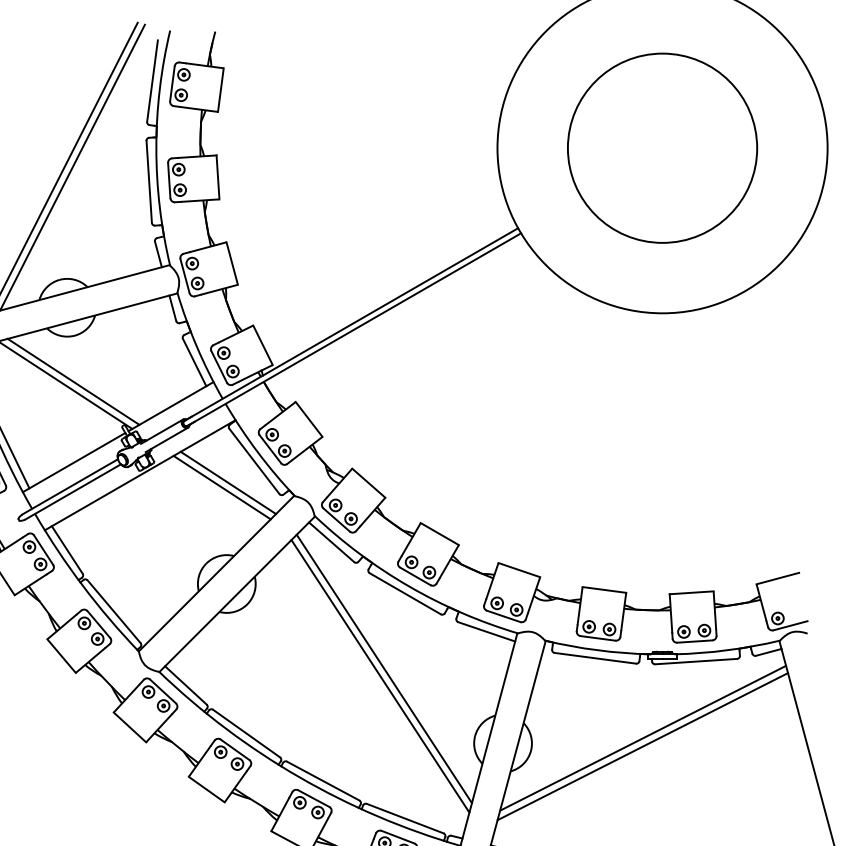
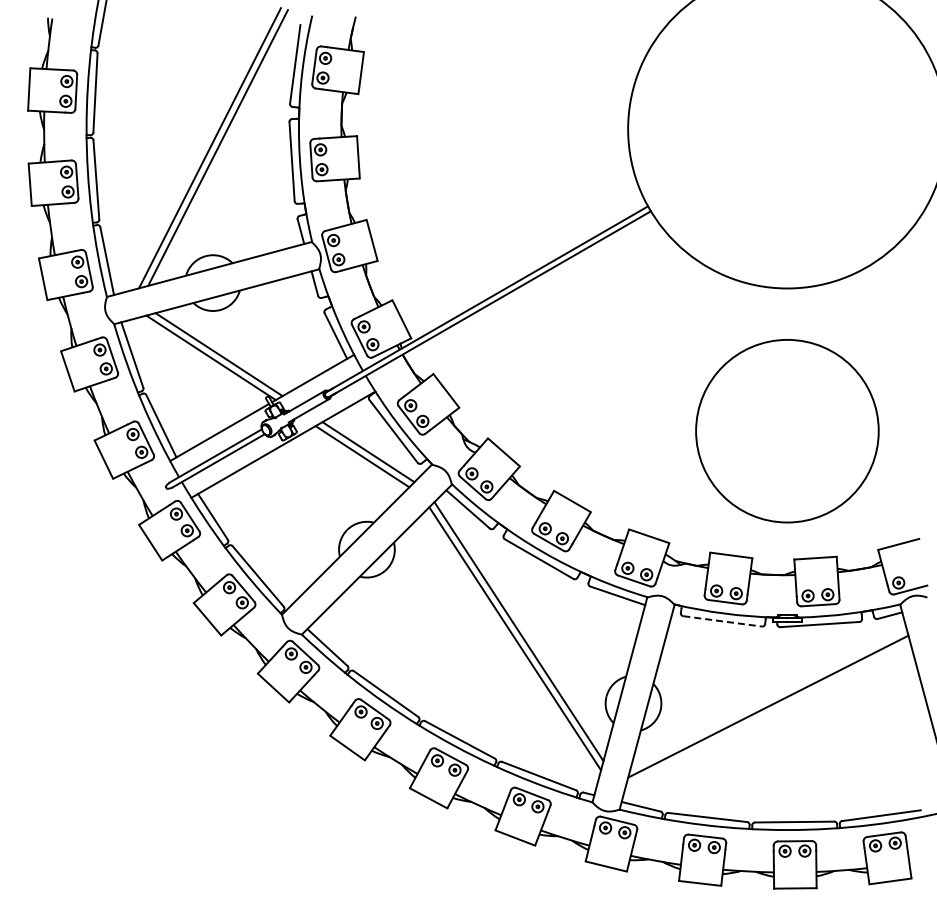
circle: (662, 148) -> (787, 431), moved
line: (595, 658) -> (722, 621), solid -> dashed
line: (642, 738) -> (768, 698), removed

